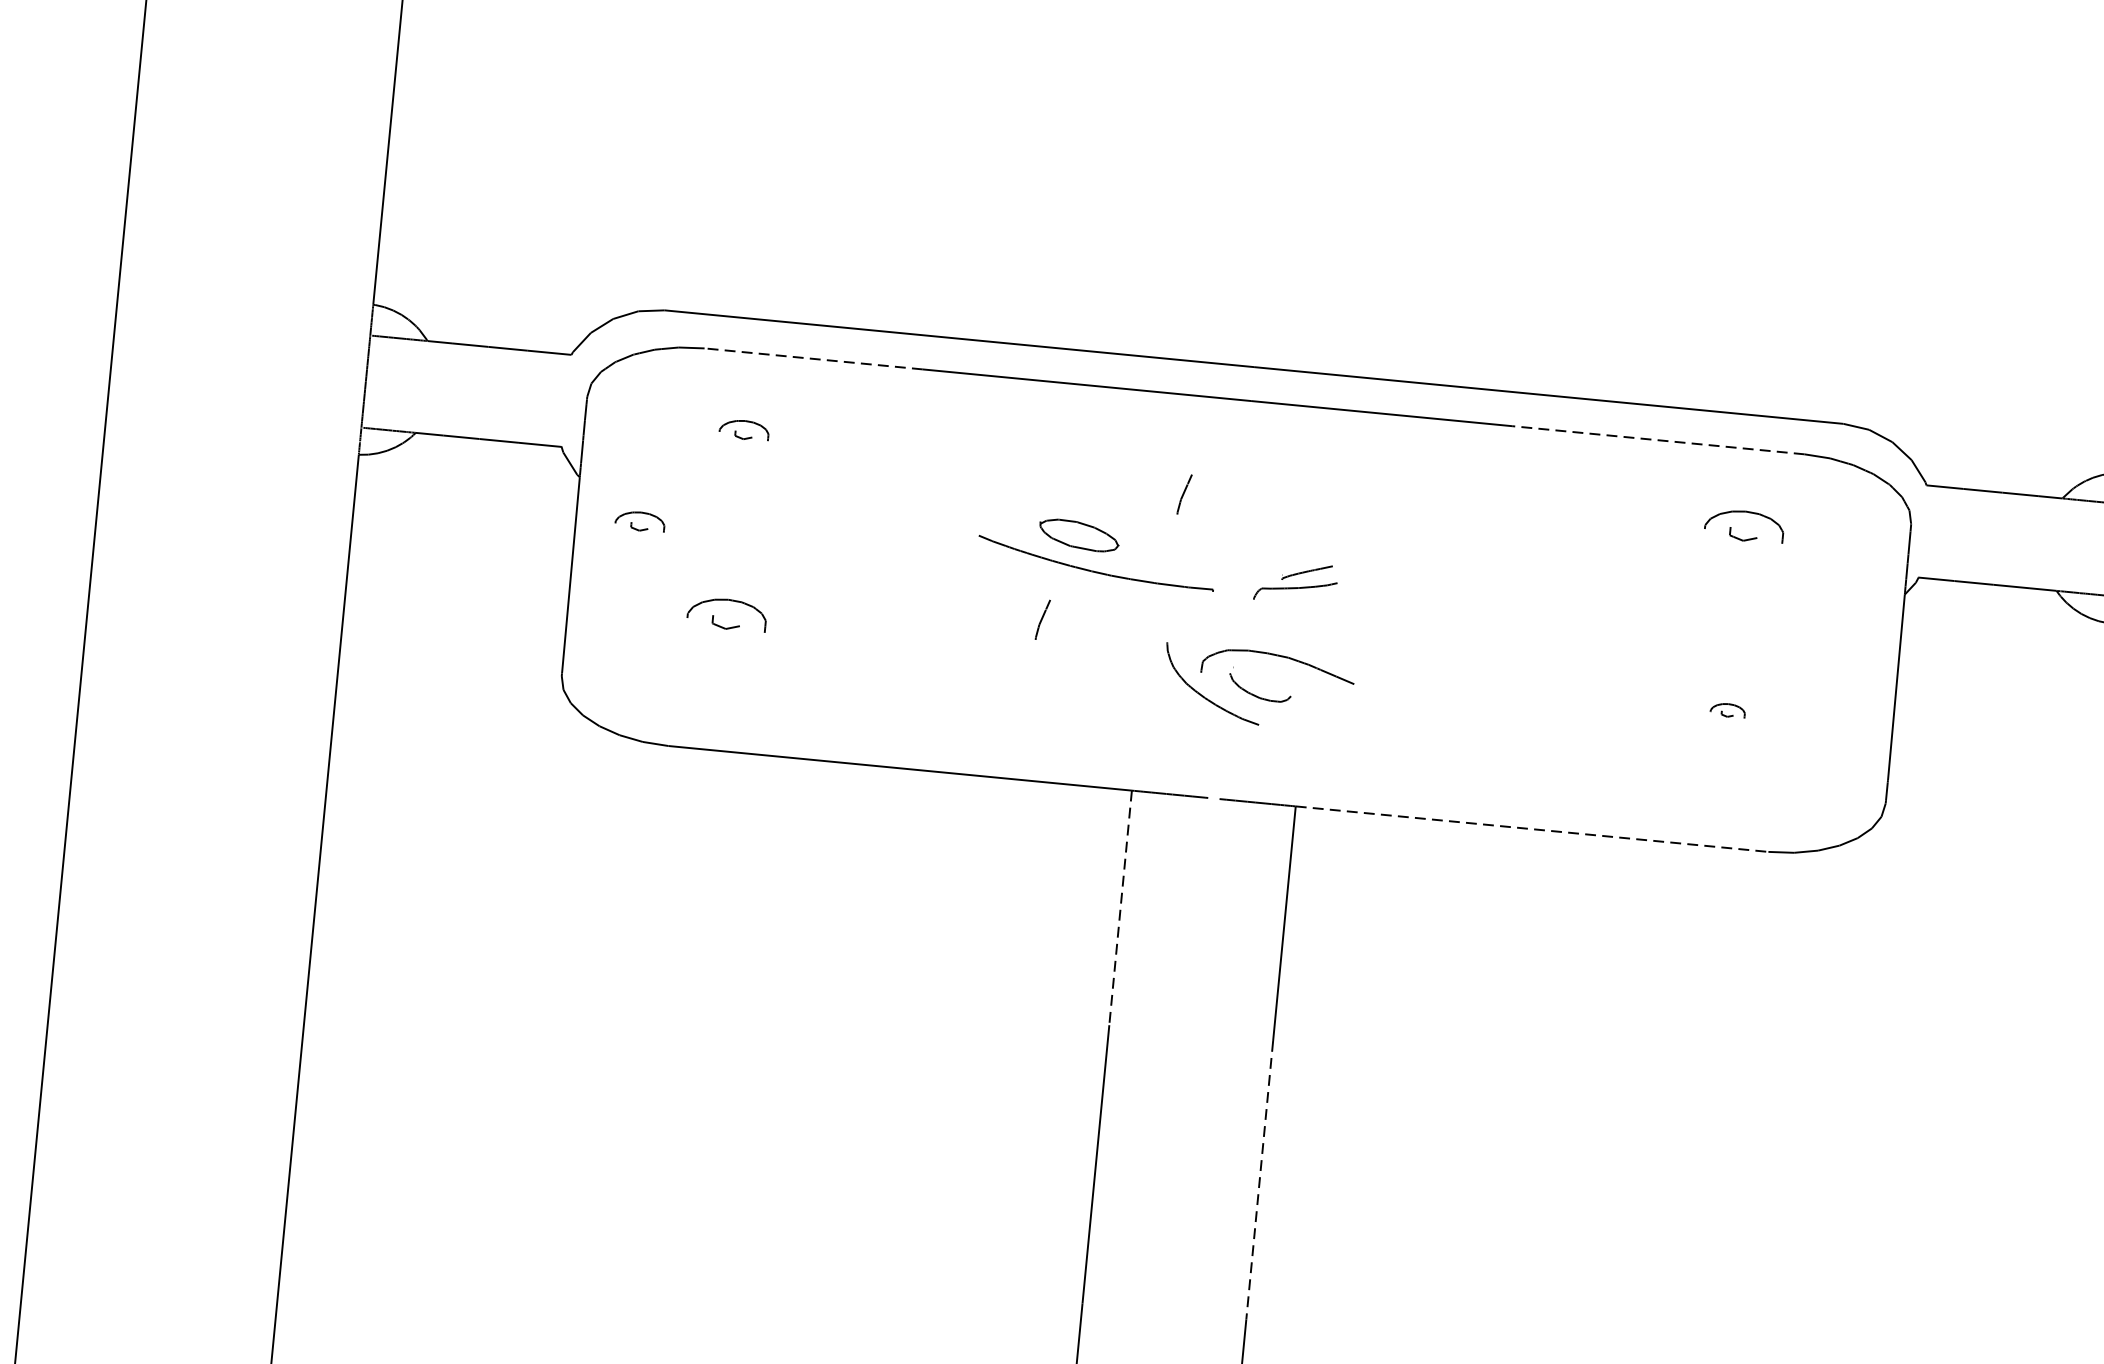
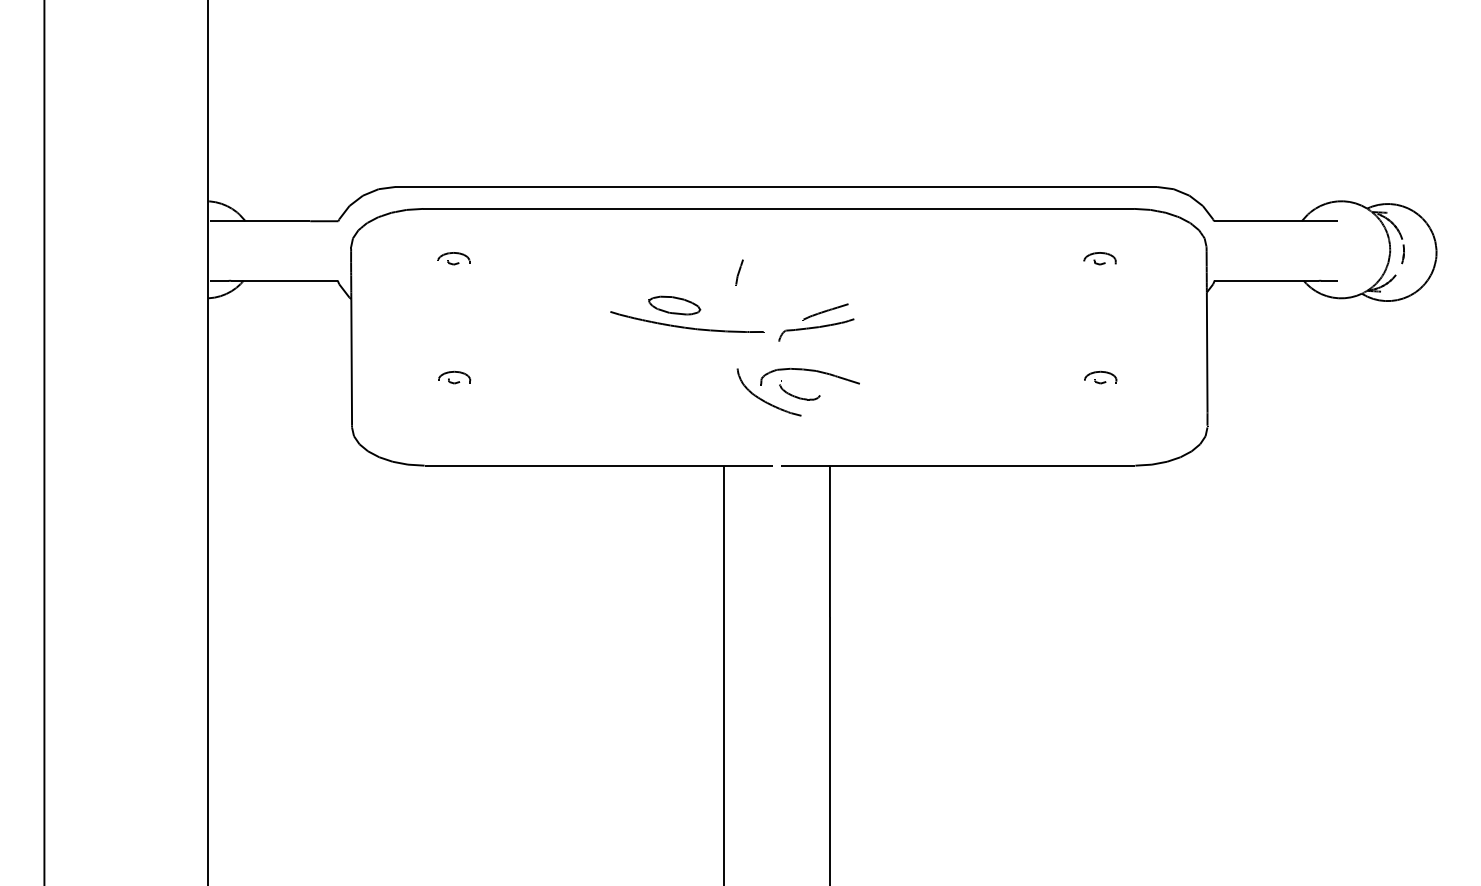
line: (813, 358) -> (493, 208), dashed -> solid
line: (1658, 439) -> (1039, 208), dashed -> solid
part: (639, 521) -> (392, 323), removed
part: (1743, 525) -> (1099, 258), size x0.62
part: (1296, 582) -> (816, 322), size x1.43
part: (727, 613) -> (454, 377), size x0.62
line: (1042, 619) -> (656, 361), removed
part: (1727, 710) -> (1100, 377), size x1.43
line: (1531, 828) -> (982, 465), dashed -> solid
line: (1121, 908) -> (724, 541), dashed -> solid
line: (1258, 1180) -> (829, 707), dashed -> solid

